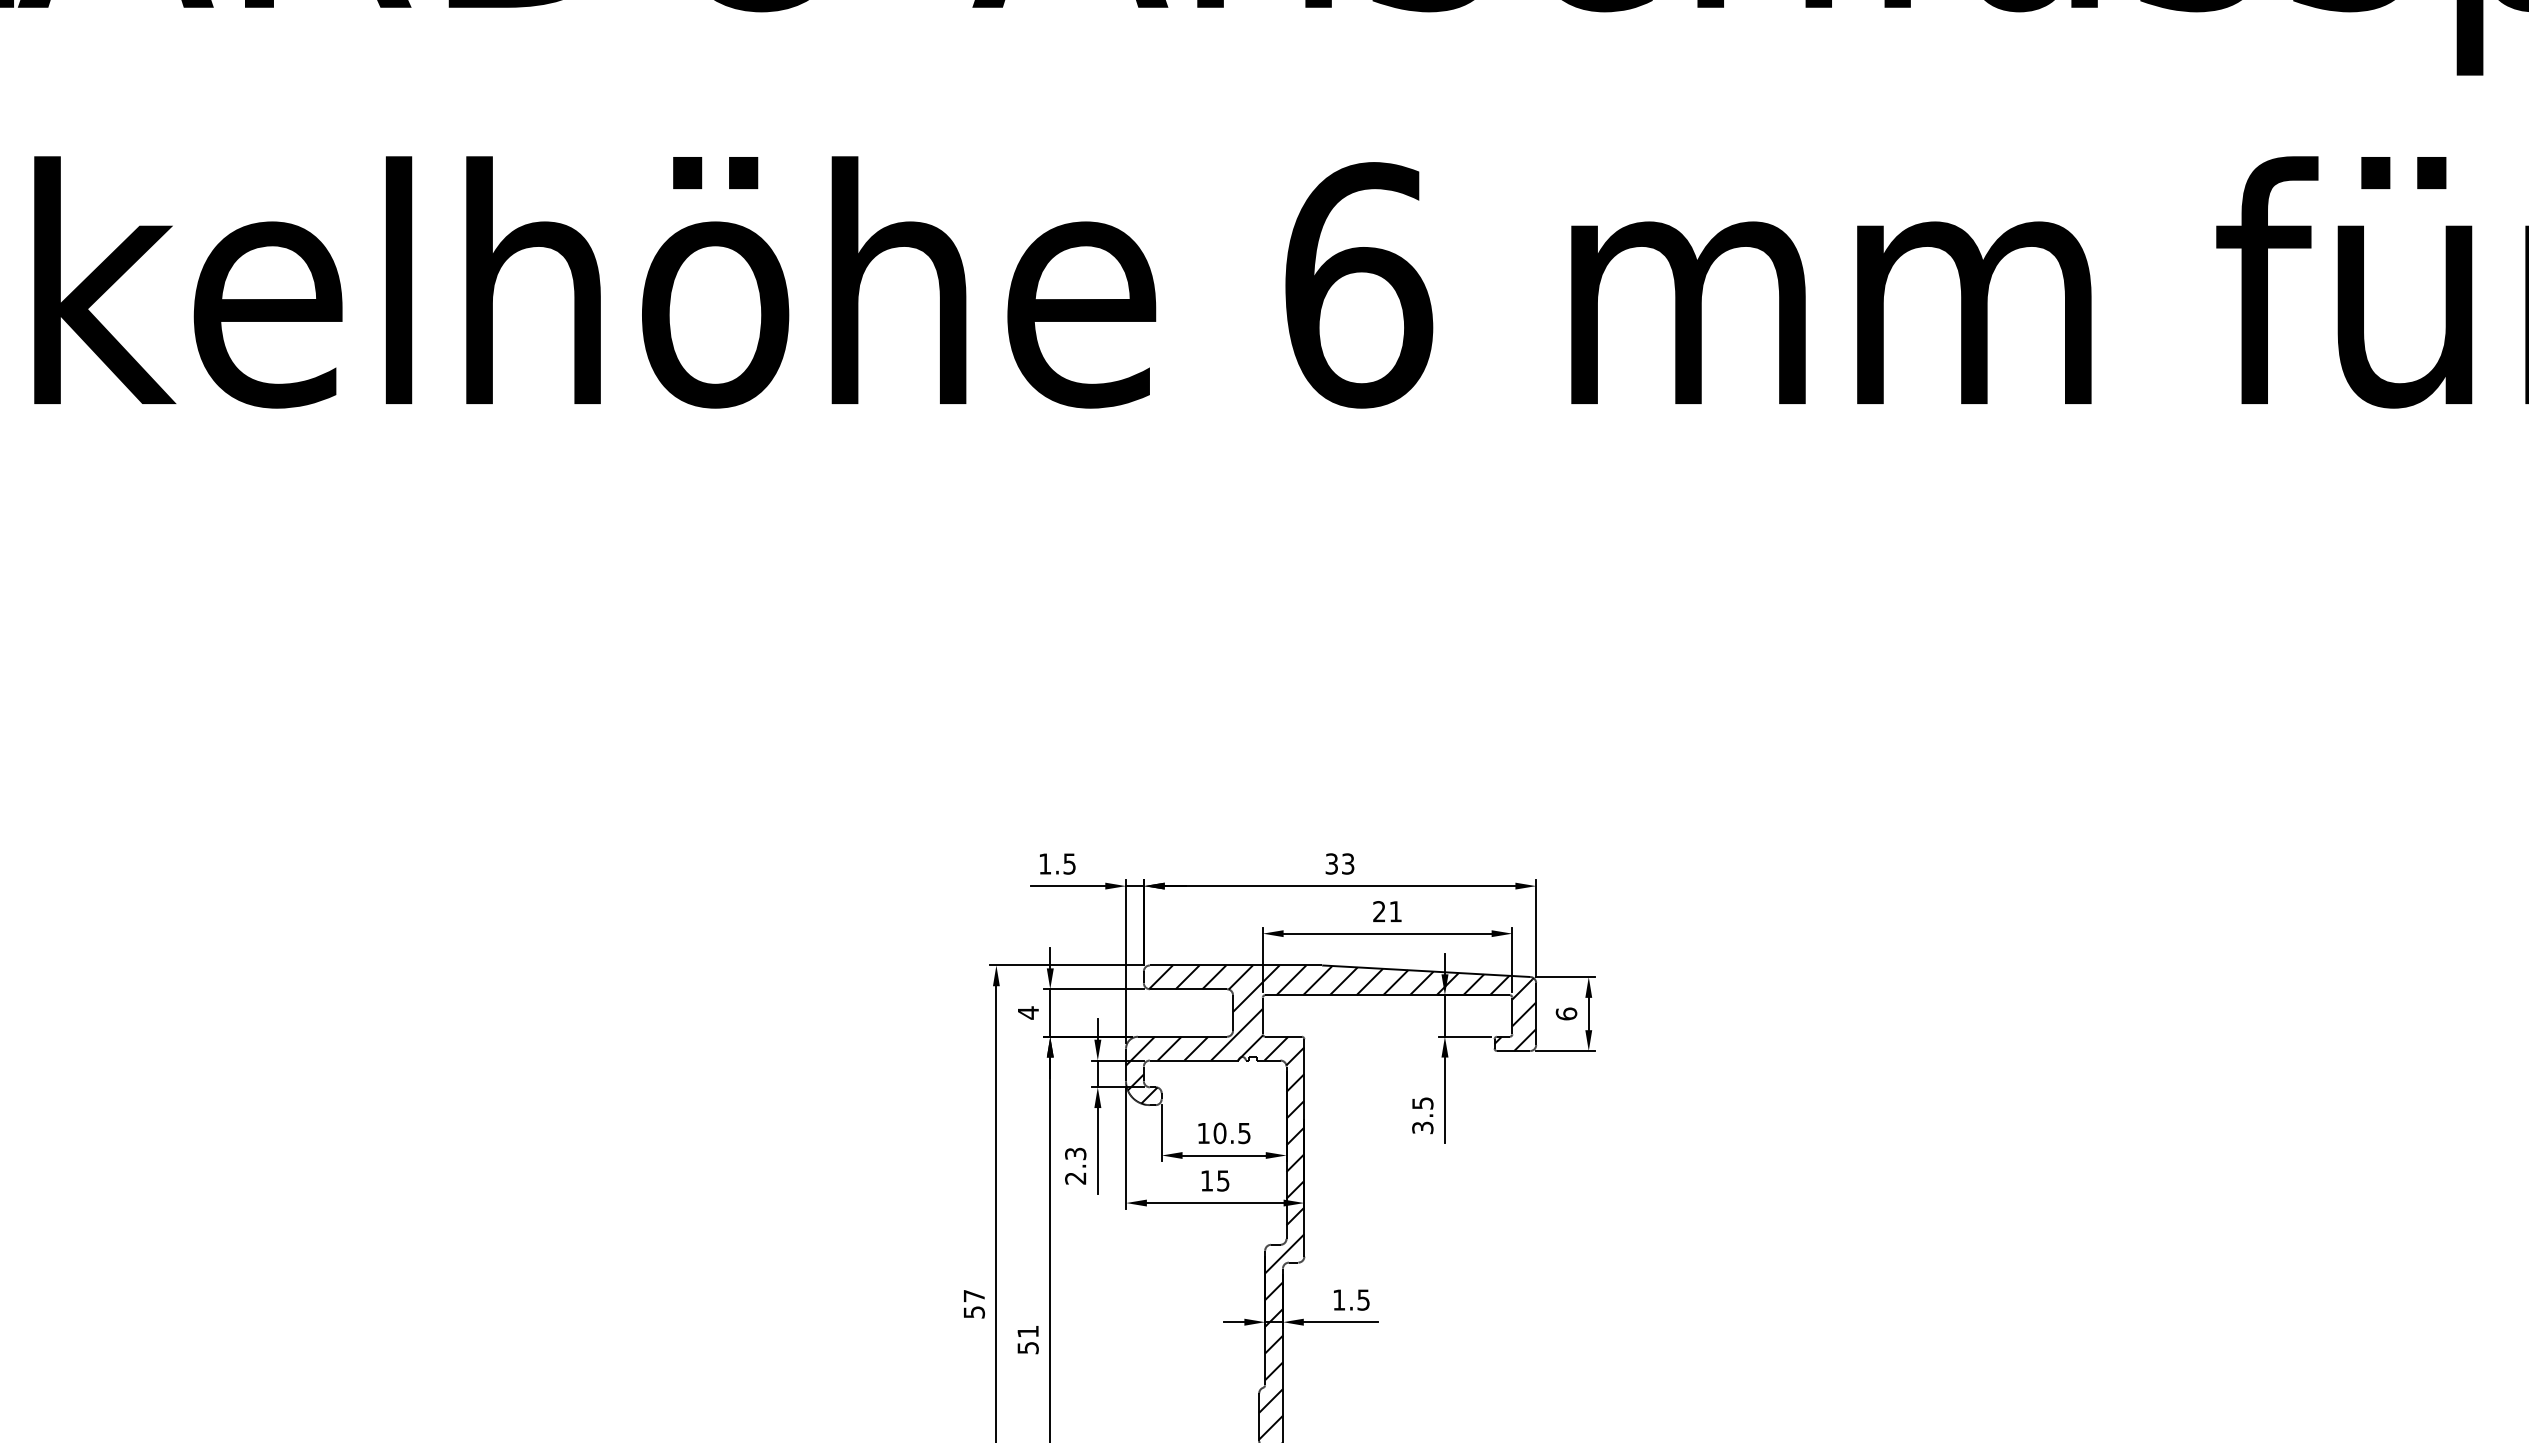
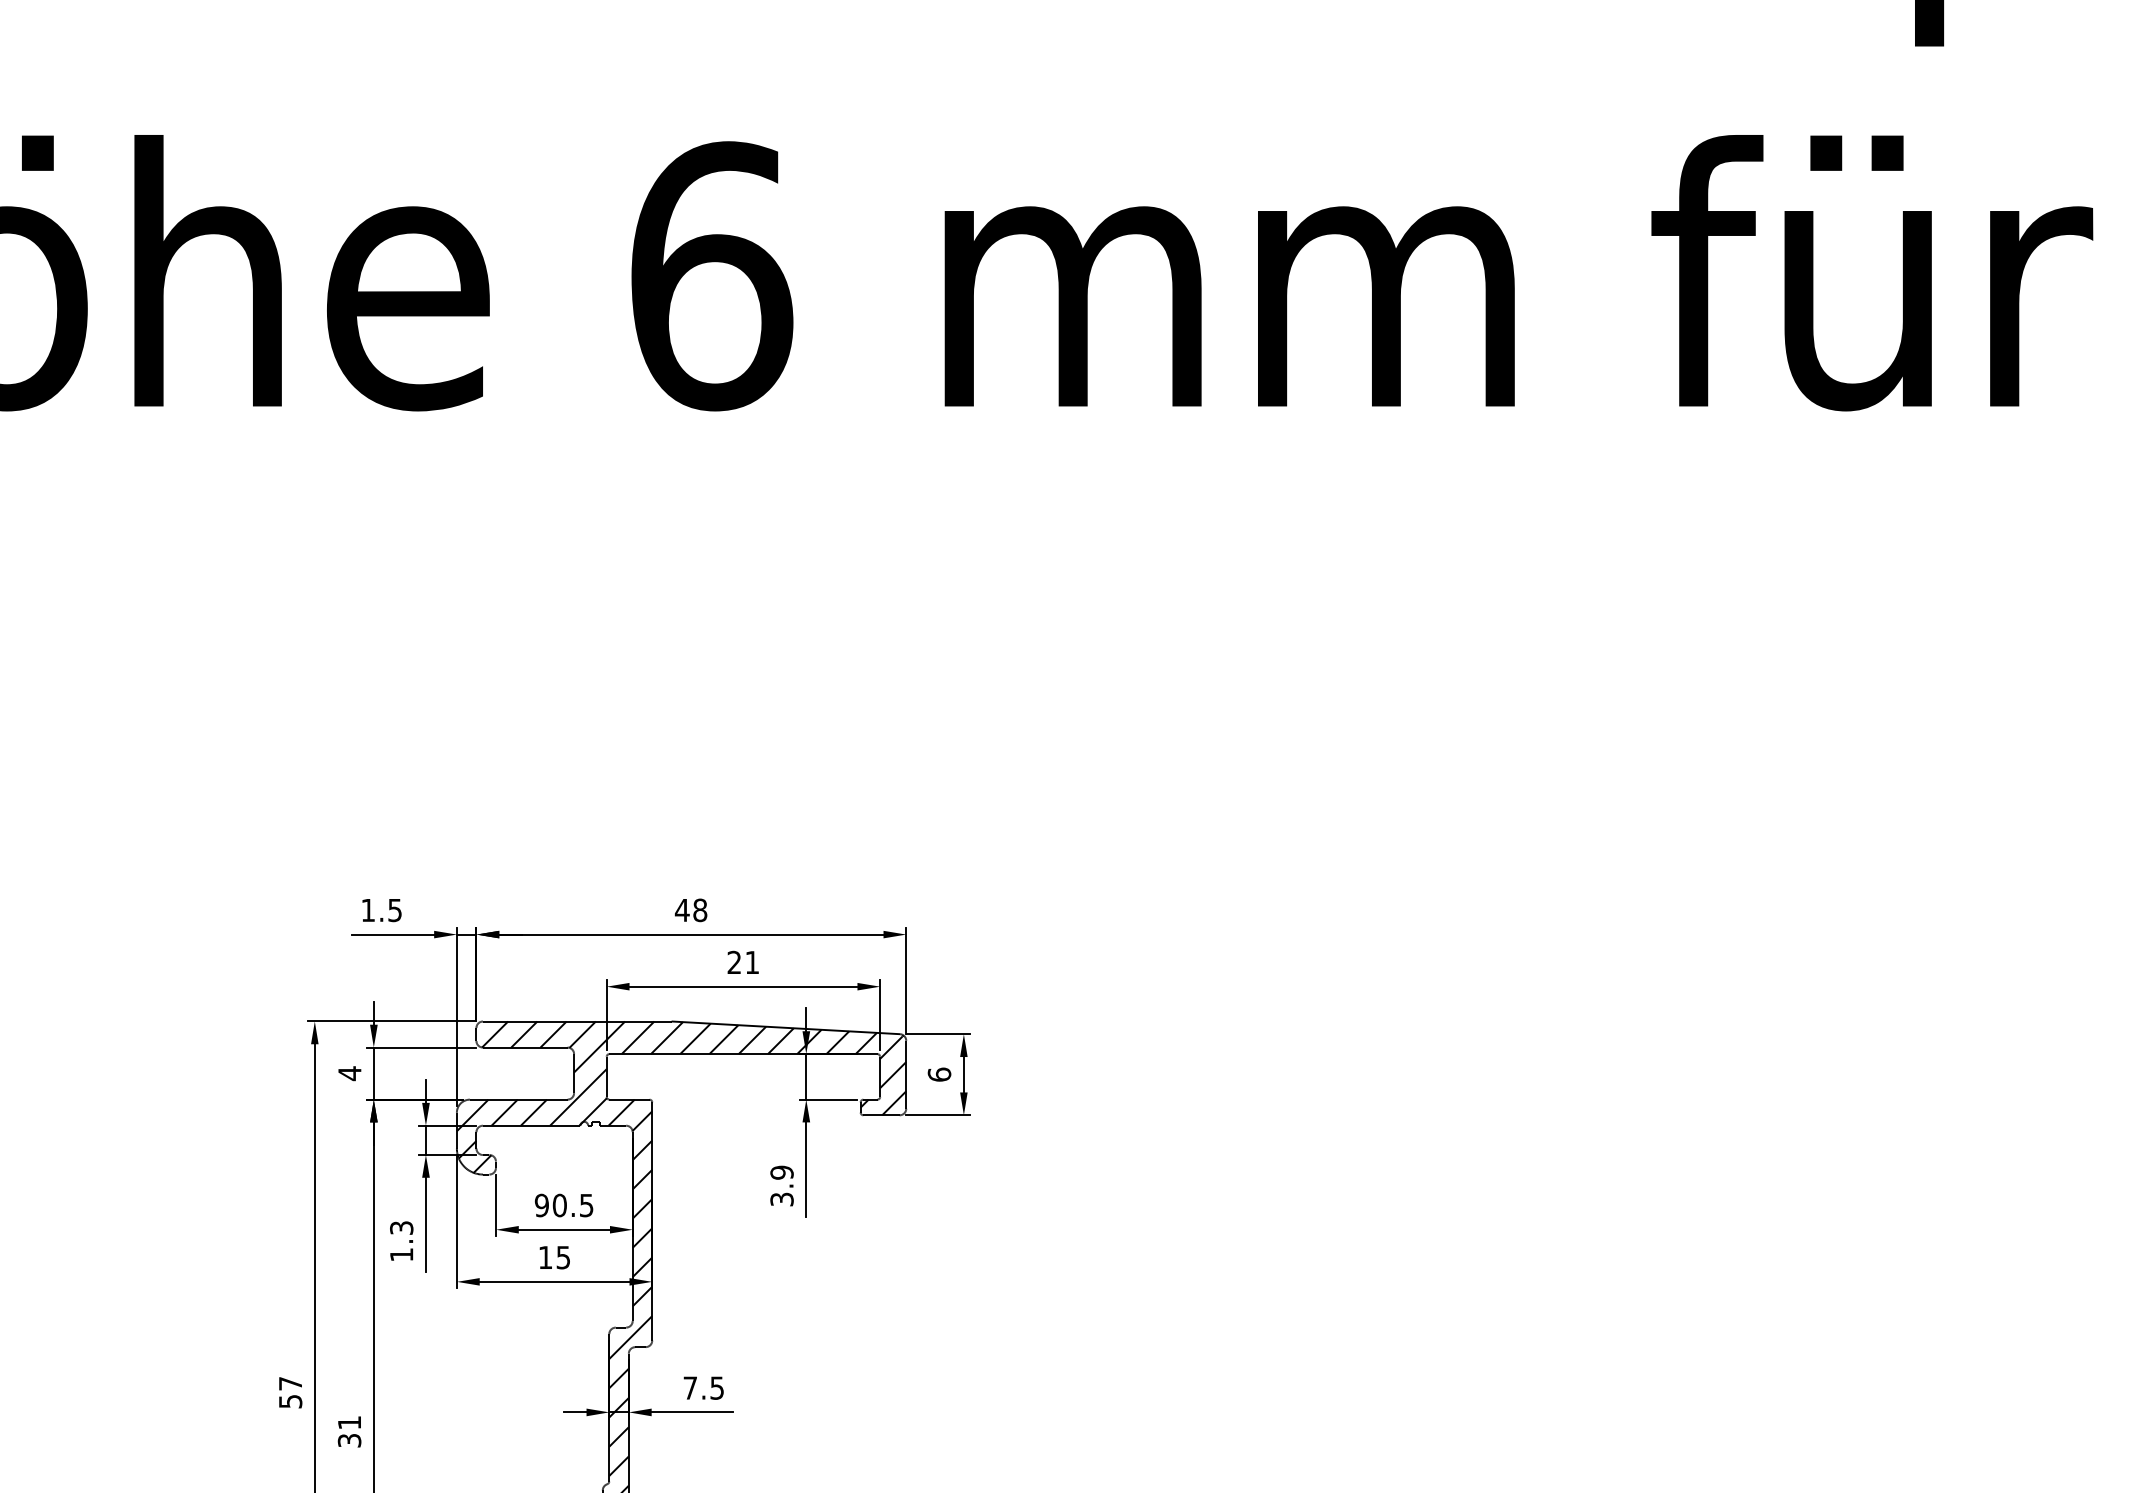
text: (1339, 863) -> (690, 909), 33 -> 48
text: (1422, 1103) -> (781, 1172), 3.5 -> 3.9
text: (1203, 1133) -> (541, 1205), 10.5 -> 90.5
text: (1075, 1178) -> (401, 1254), 2.3 -> 1.3
text: (1339, 1299) -> (690, 1387), 1.5 -> 7.5
text: (1027, 1347) -> (348, 1440), 51 -> 31

